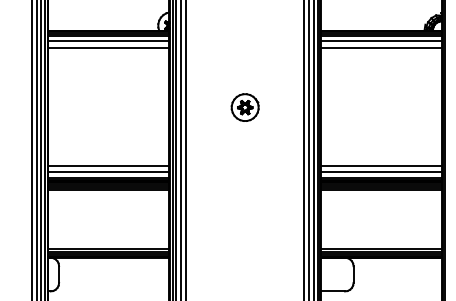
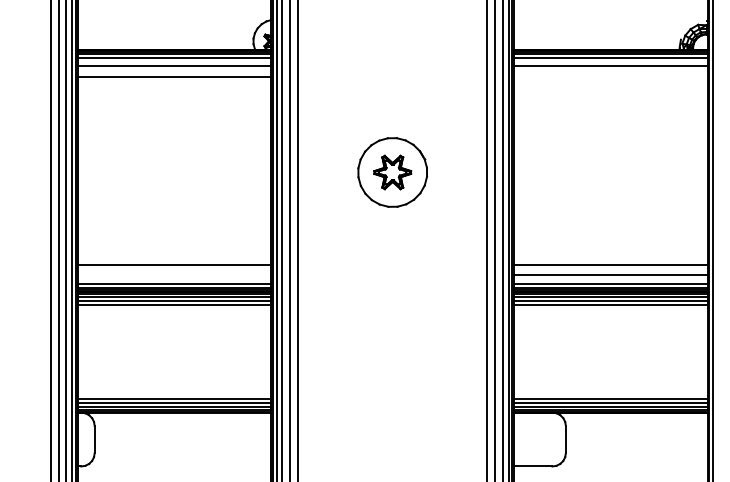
line: (381, 47) -> (610, 76), removed
part: (244, 107) -> (391, 172), size x1.6
line: (108, 172) -> (173, 276), removed

